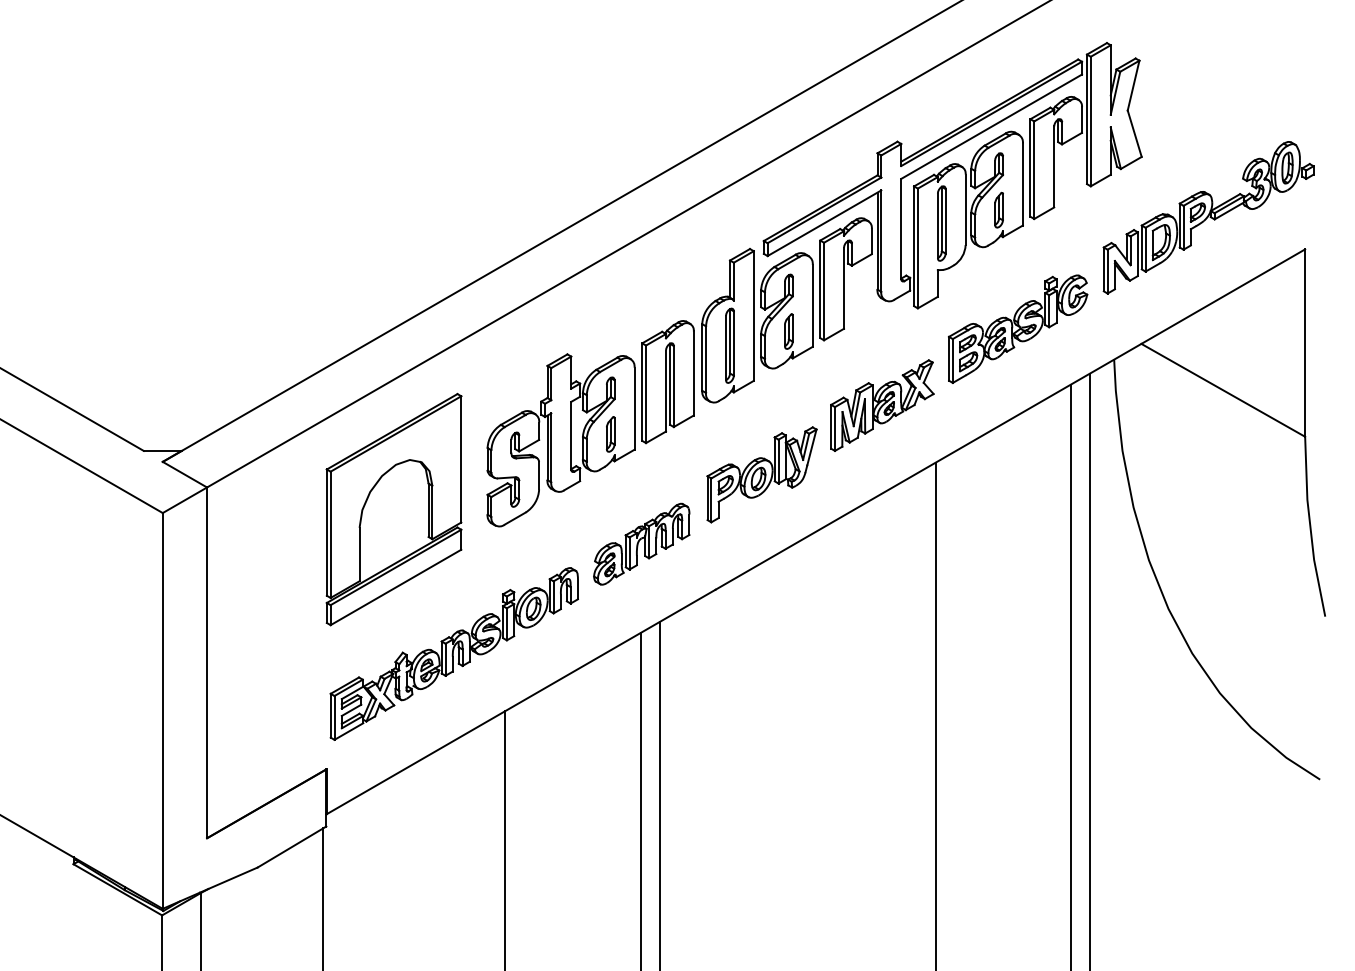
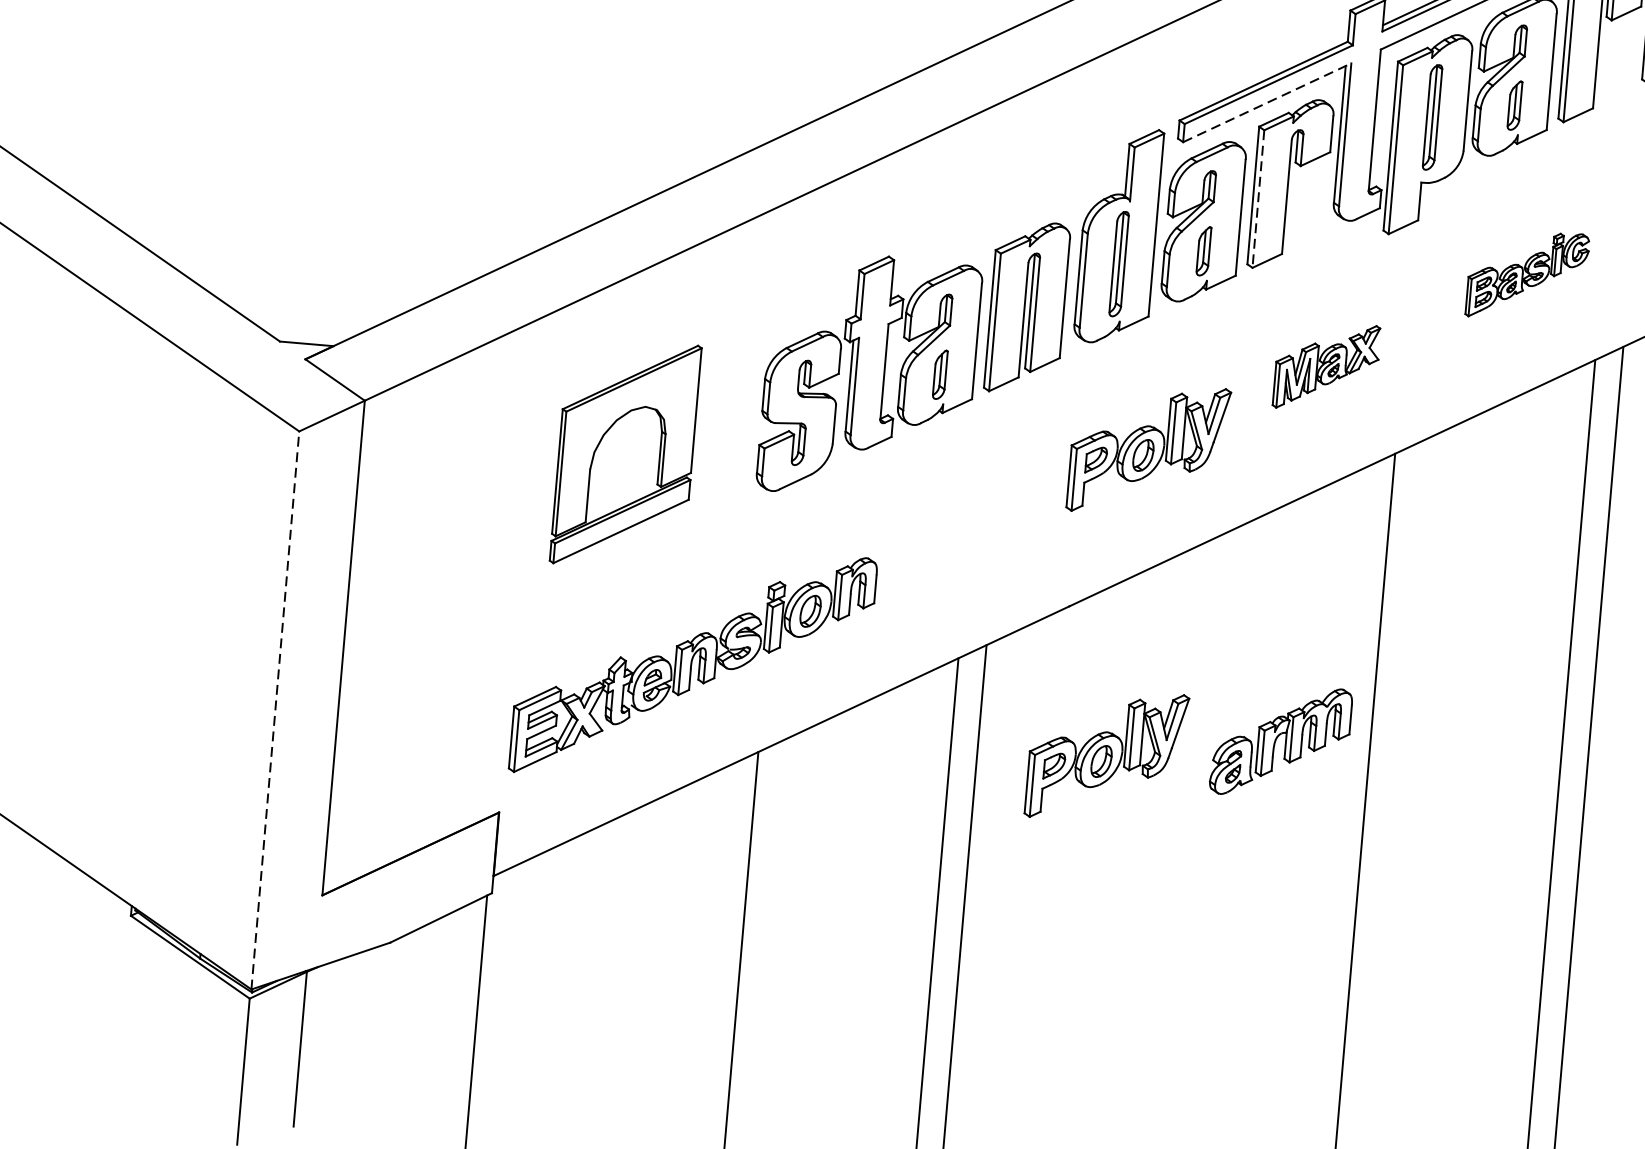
line: (824, 223) -> (1267, 103), solid -> dashed
line: (824, 291) -> (1259, 199), solid -> dashed
part: (1018, 328) -> (1528, 274), size x0.6
part: (882, 405) -> (1327, 366), size x0.7
part: (393, 509) -> (624, 454), size x0.7
part: (641, 543) -> (1280, 740), moved
part: (750, 692) -> (1106, 755), added
line: (162, 710) -> (274, 709), solid -> dashed

